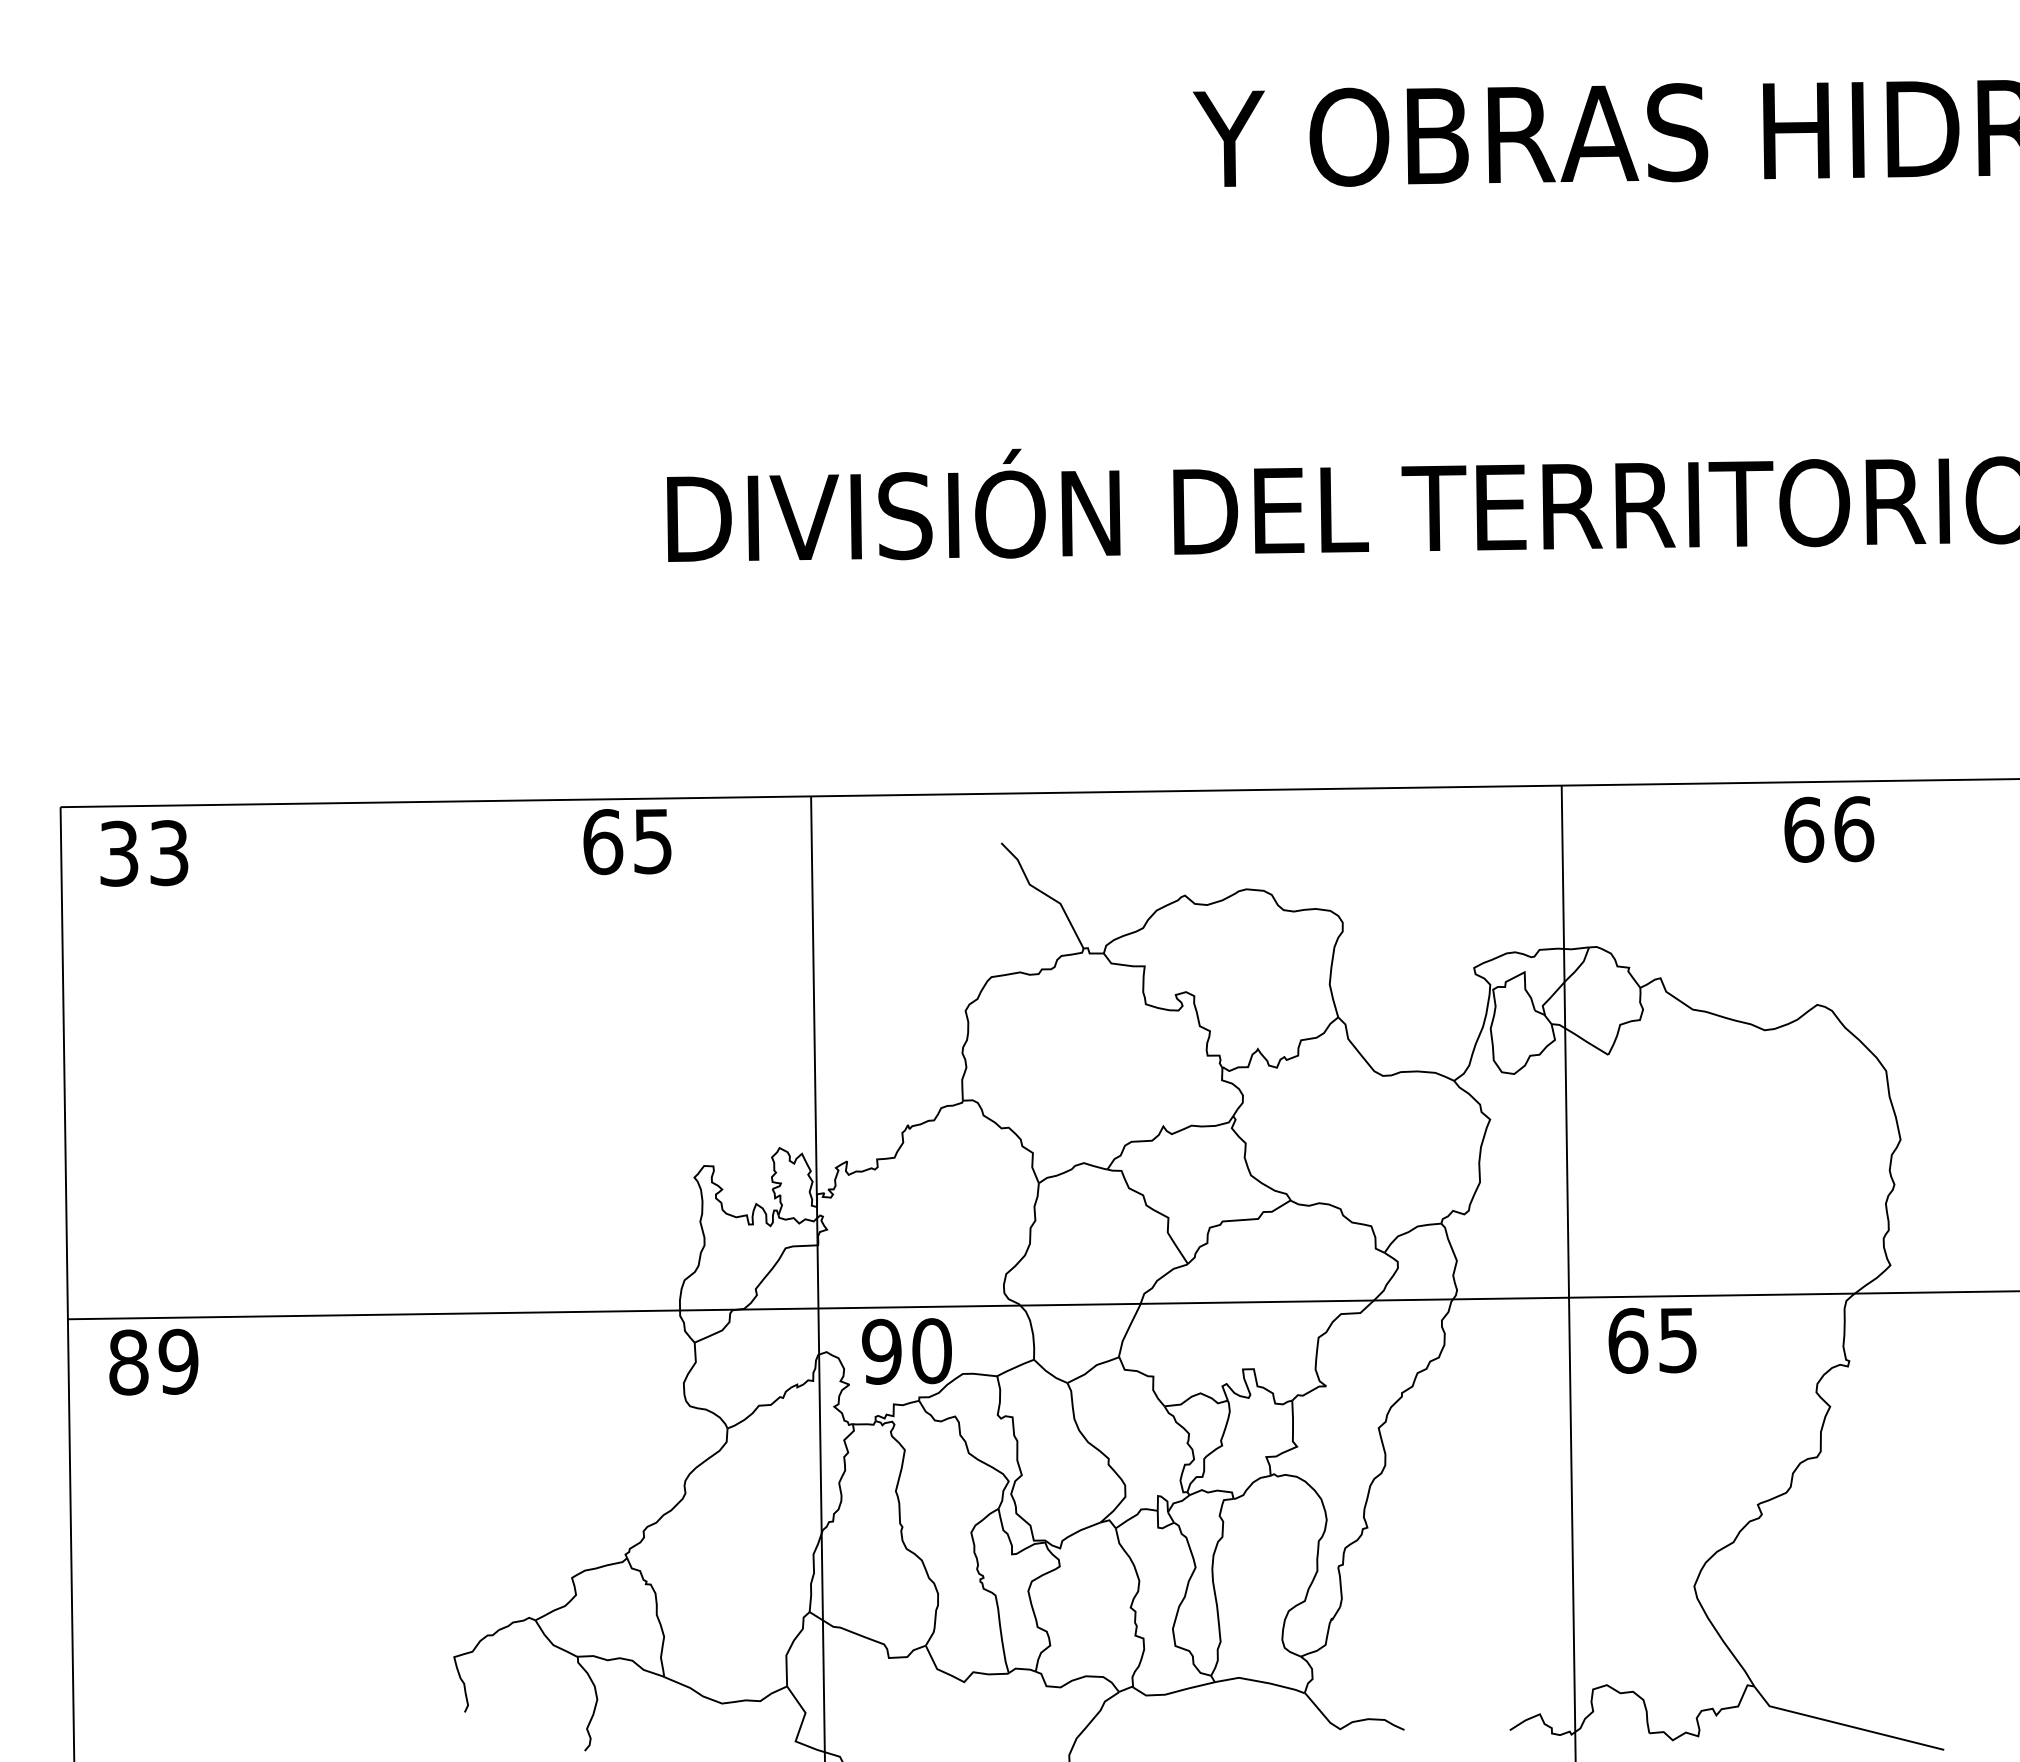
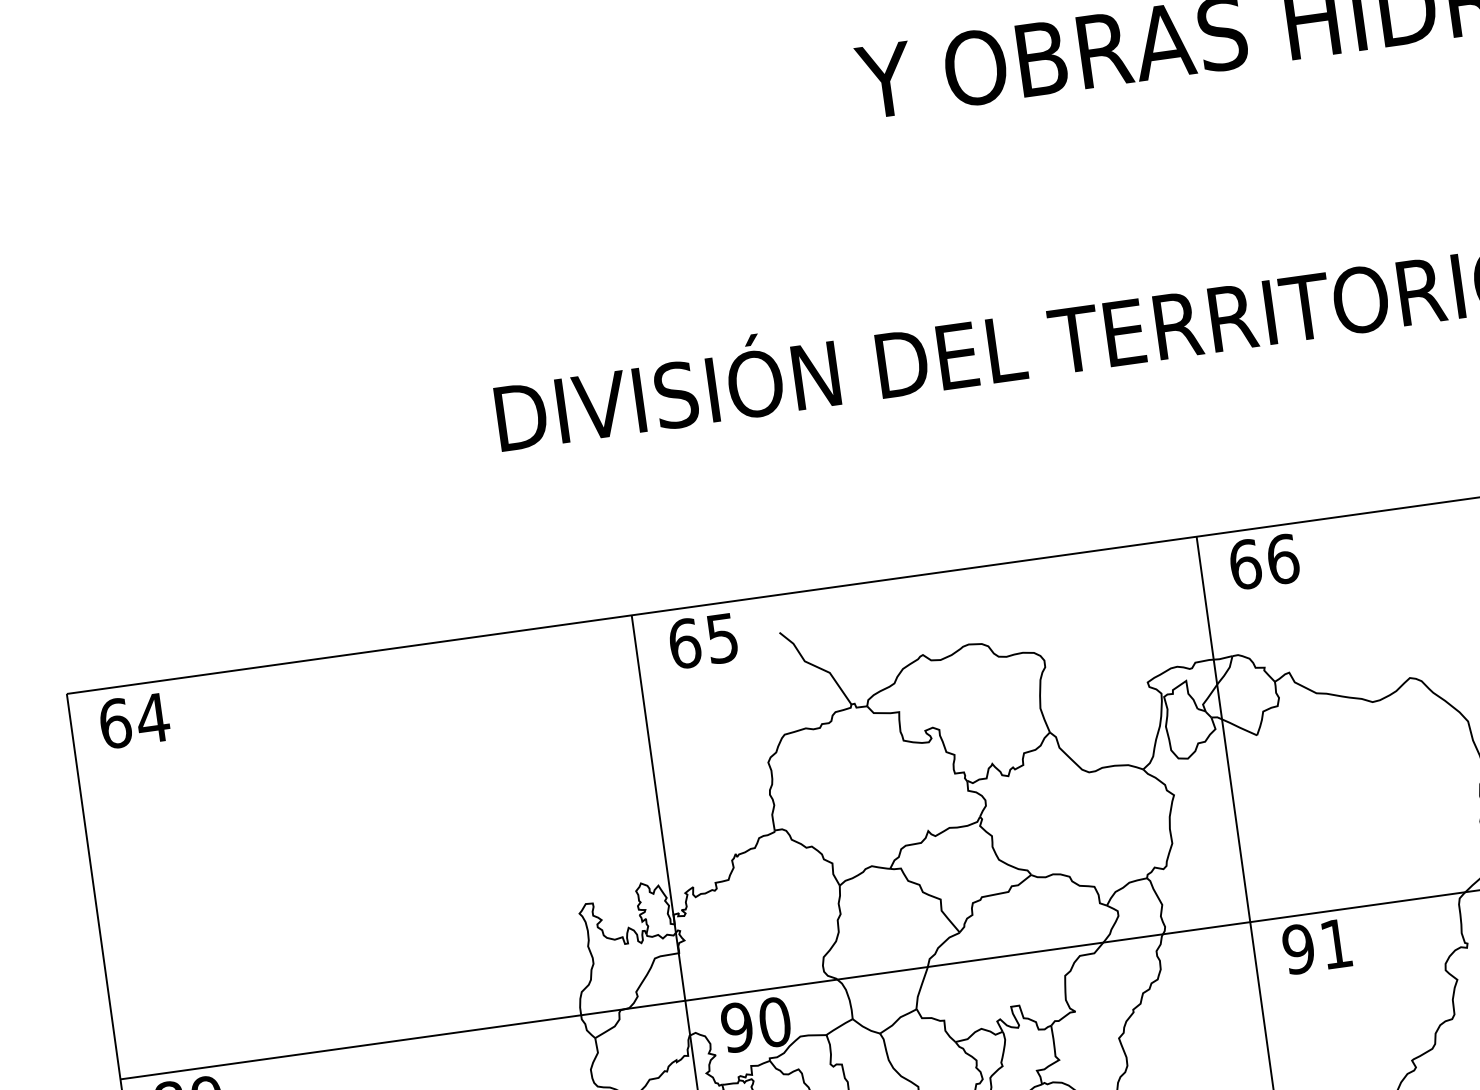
text: (1829, 829) -> (1264, 561), moved
text: (627, 842) -> (703, 641), moved
text: (144, 853) -> (134, 721), 33 -> 64
text: (1652, 1340) -> (1317, 946), 65 -> 91

